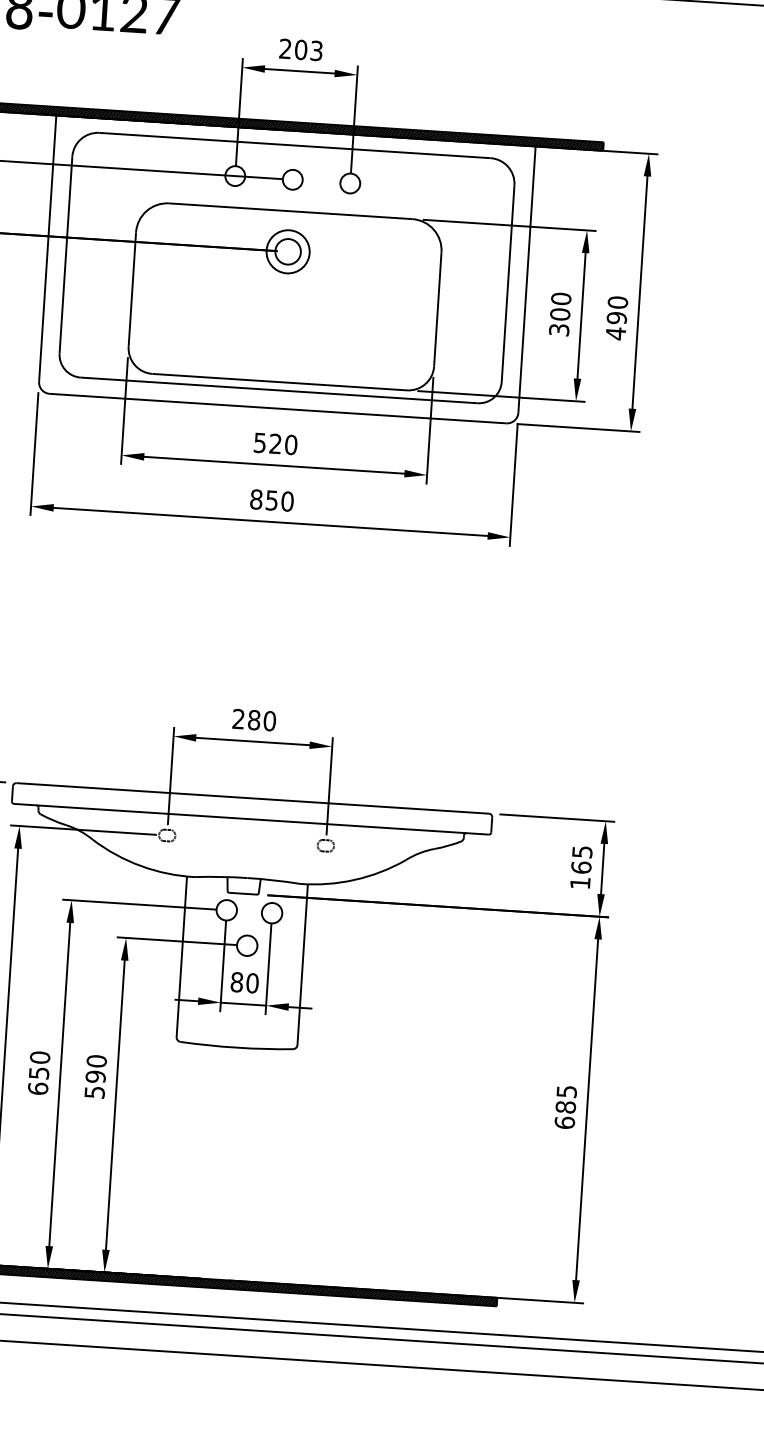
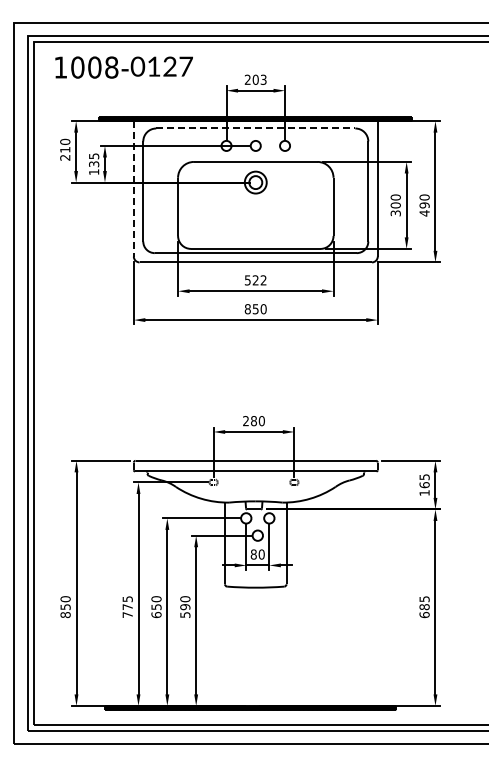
line: (294, 145) -> (255, 128), solid -> dashed
line: (47, 247) -> (133, 188), solid -> dashed
text: (290, 445) -> (263, 280), 520 -> 522

